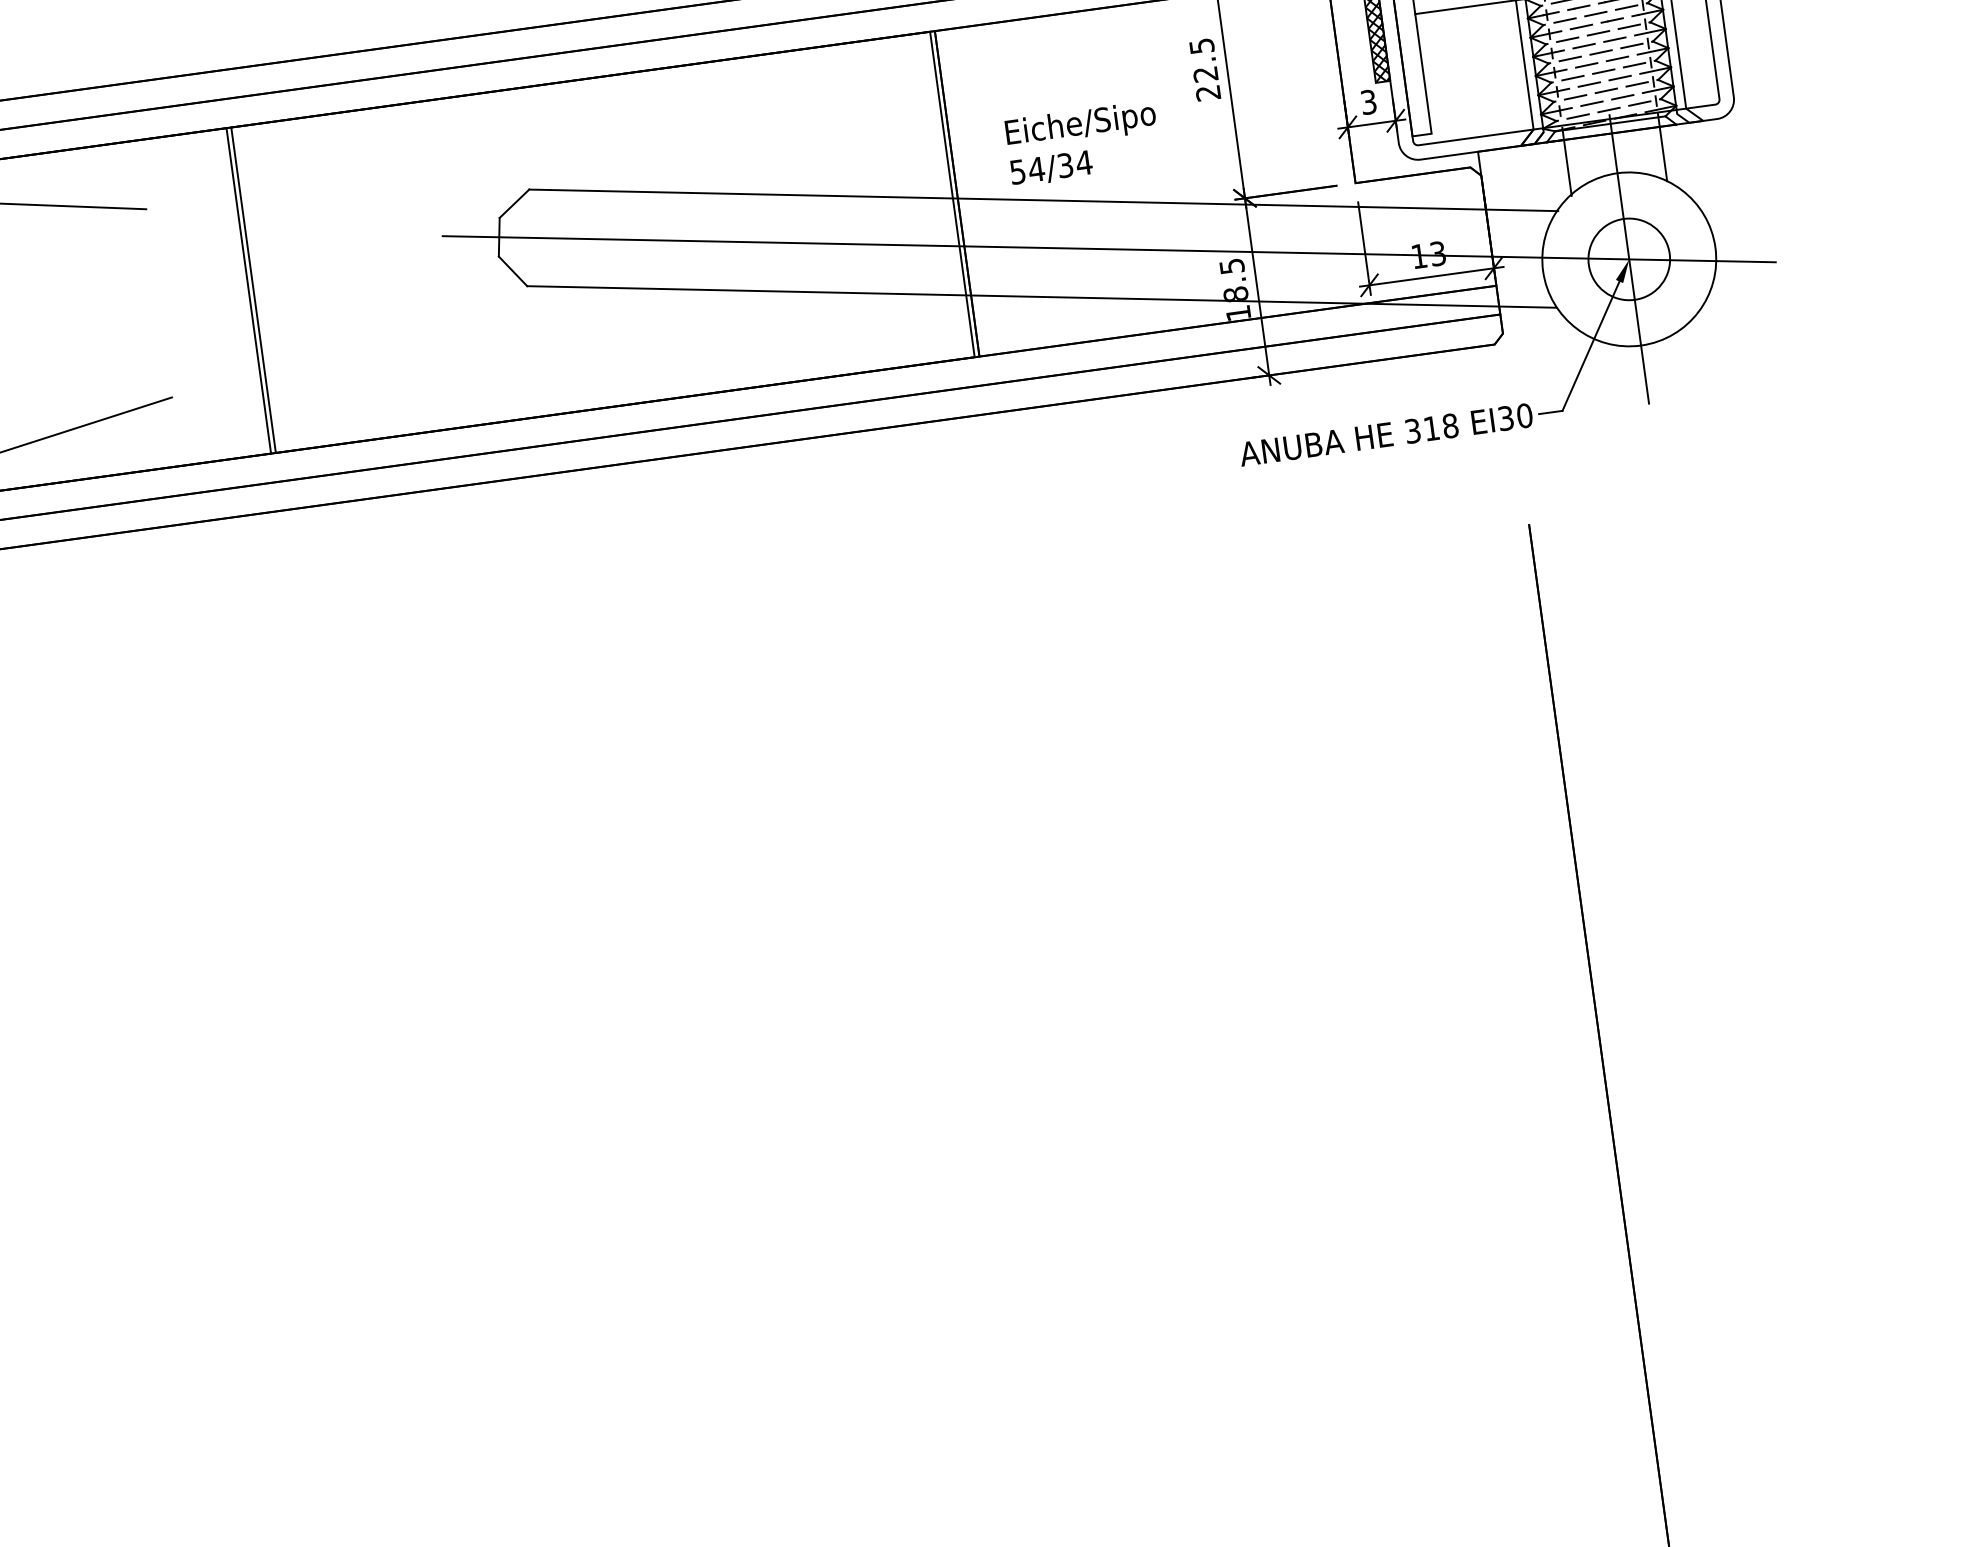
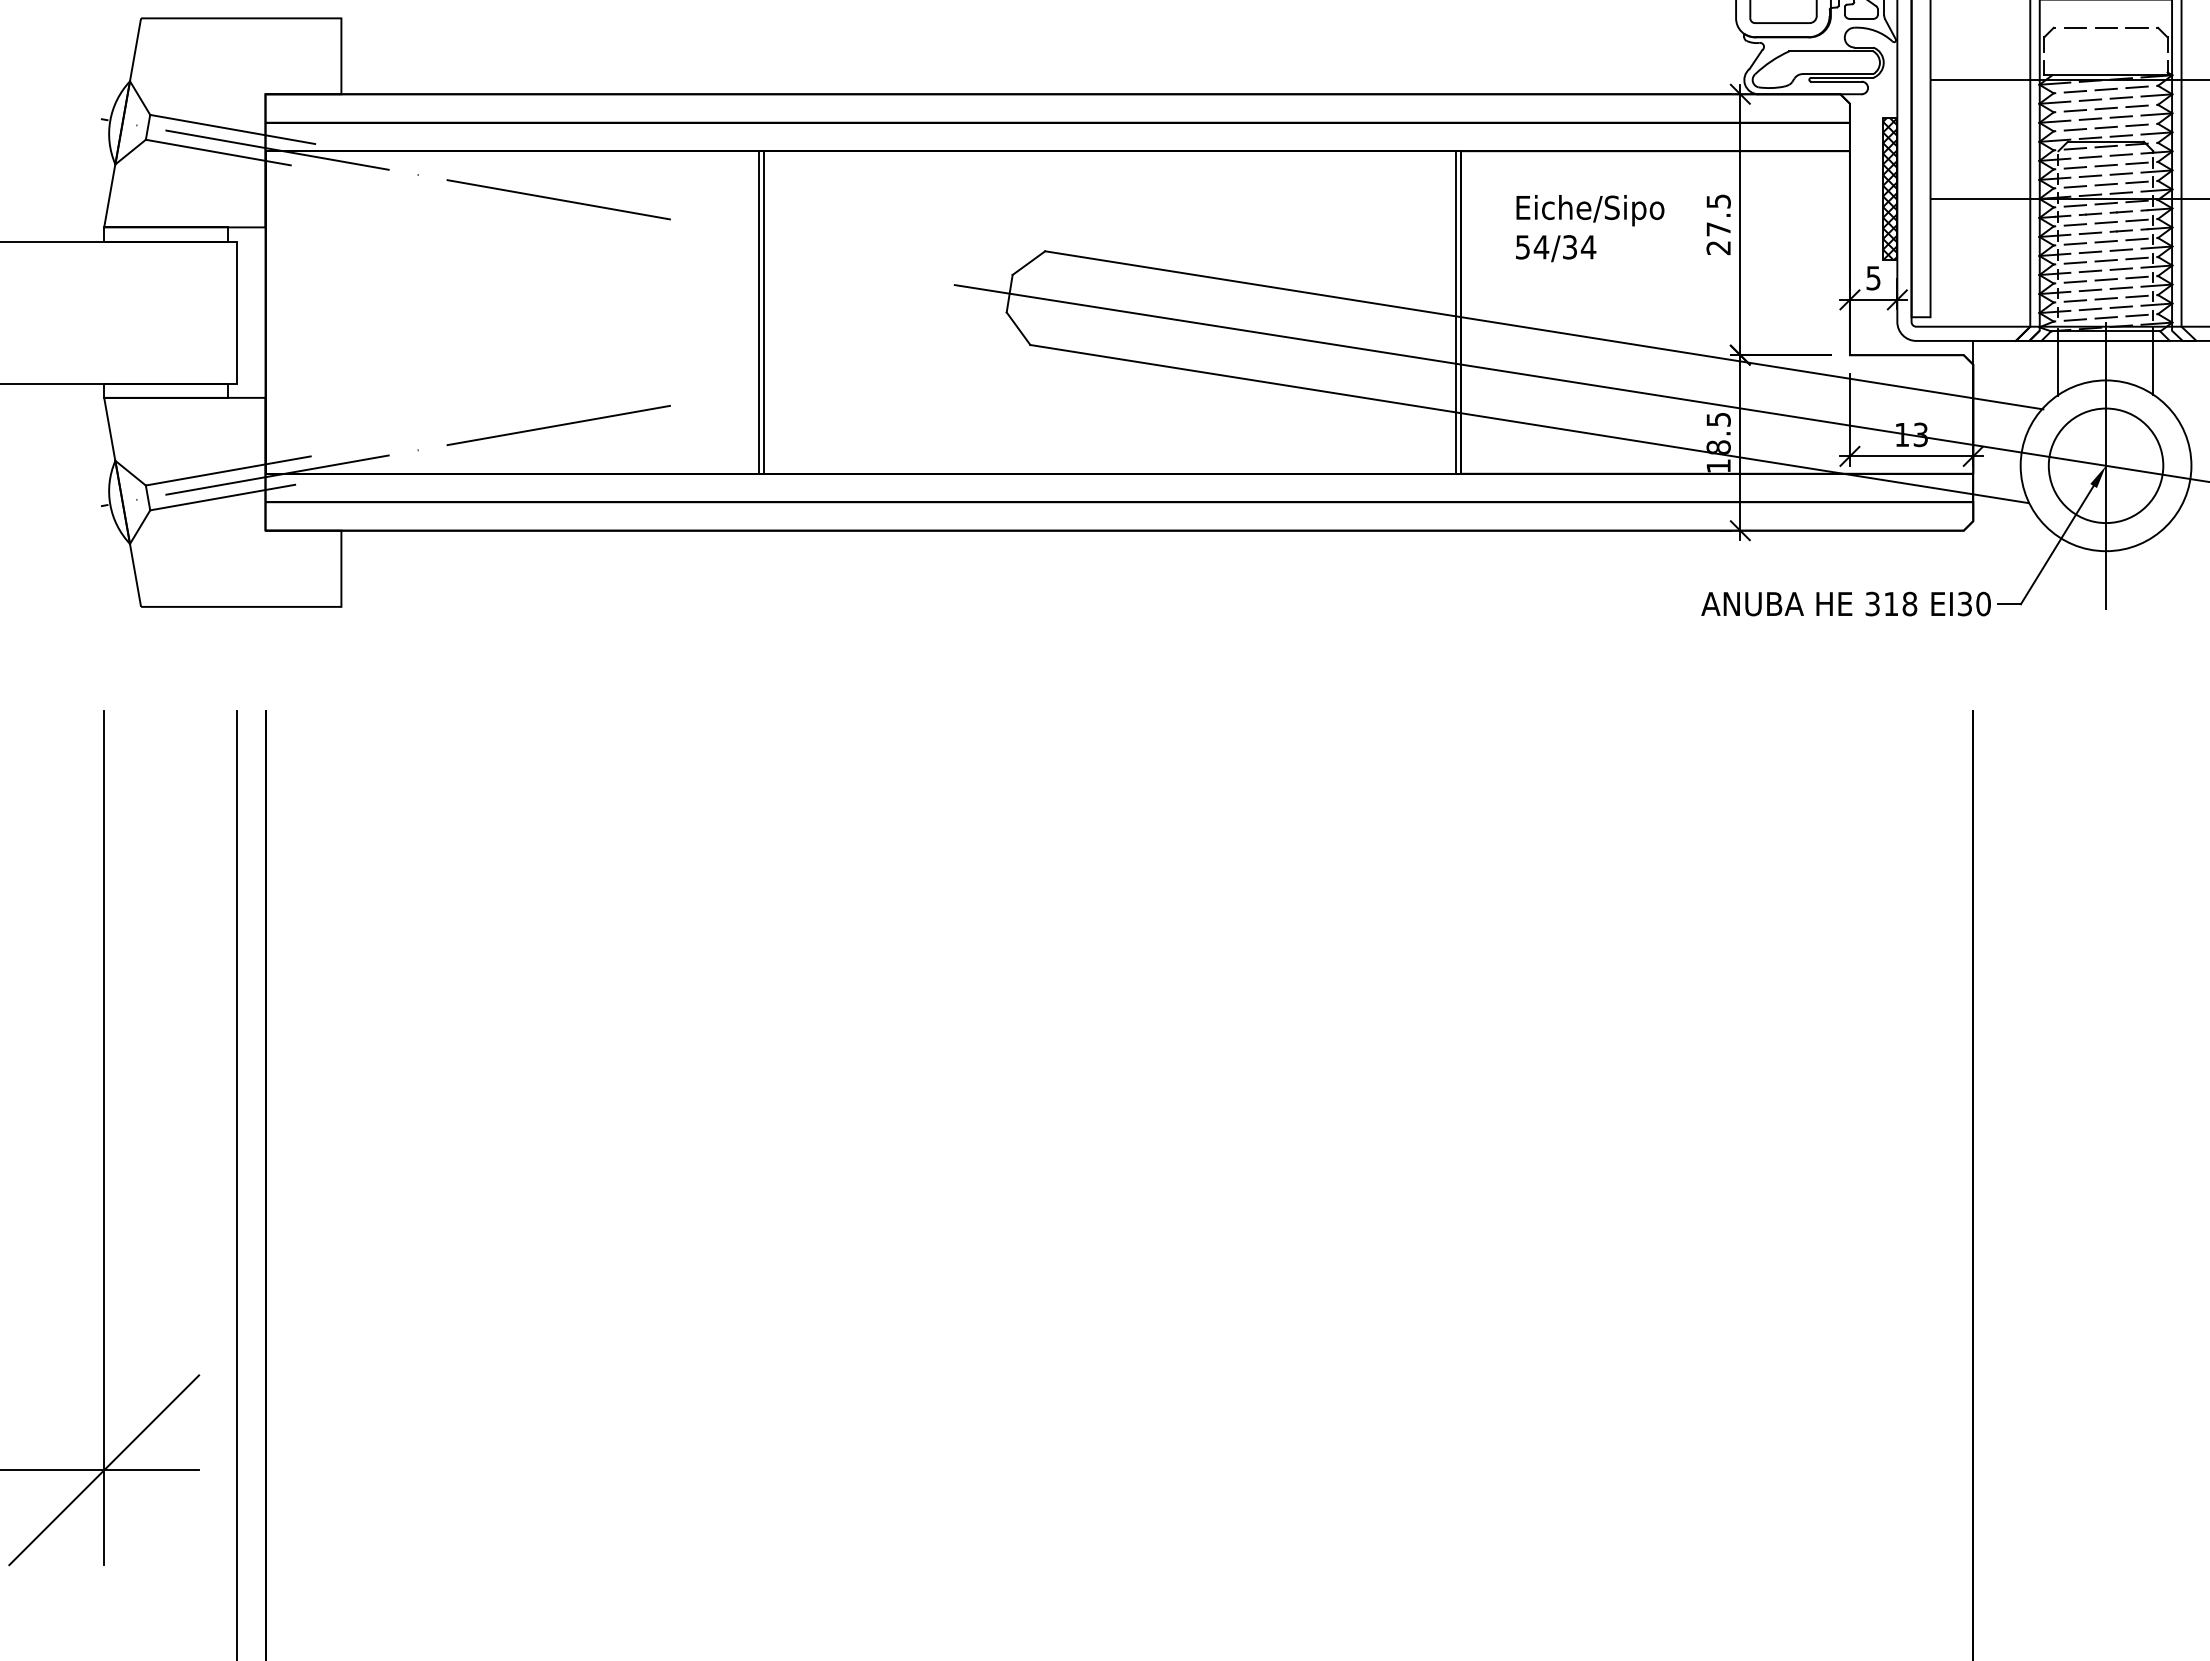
text: (1205, 74) -> (1718, 229), 22.5 -> 27.5
text: (1368, 101) -> (1873, 277), 3 -> 5
text: (1083, 143) -> (1590, 228), moved
circle: (1628, 259) -> (2105, 465), size x1.43

